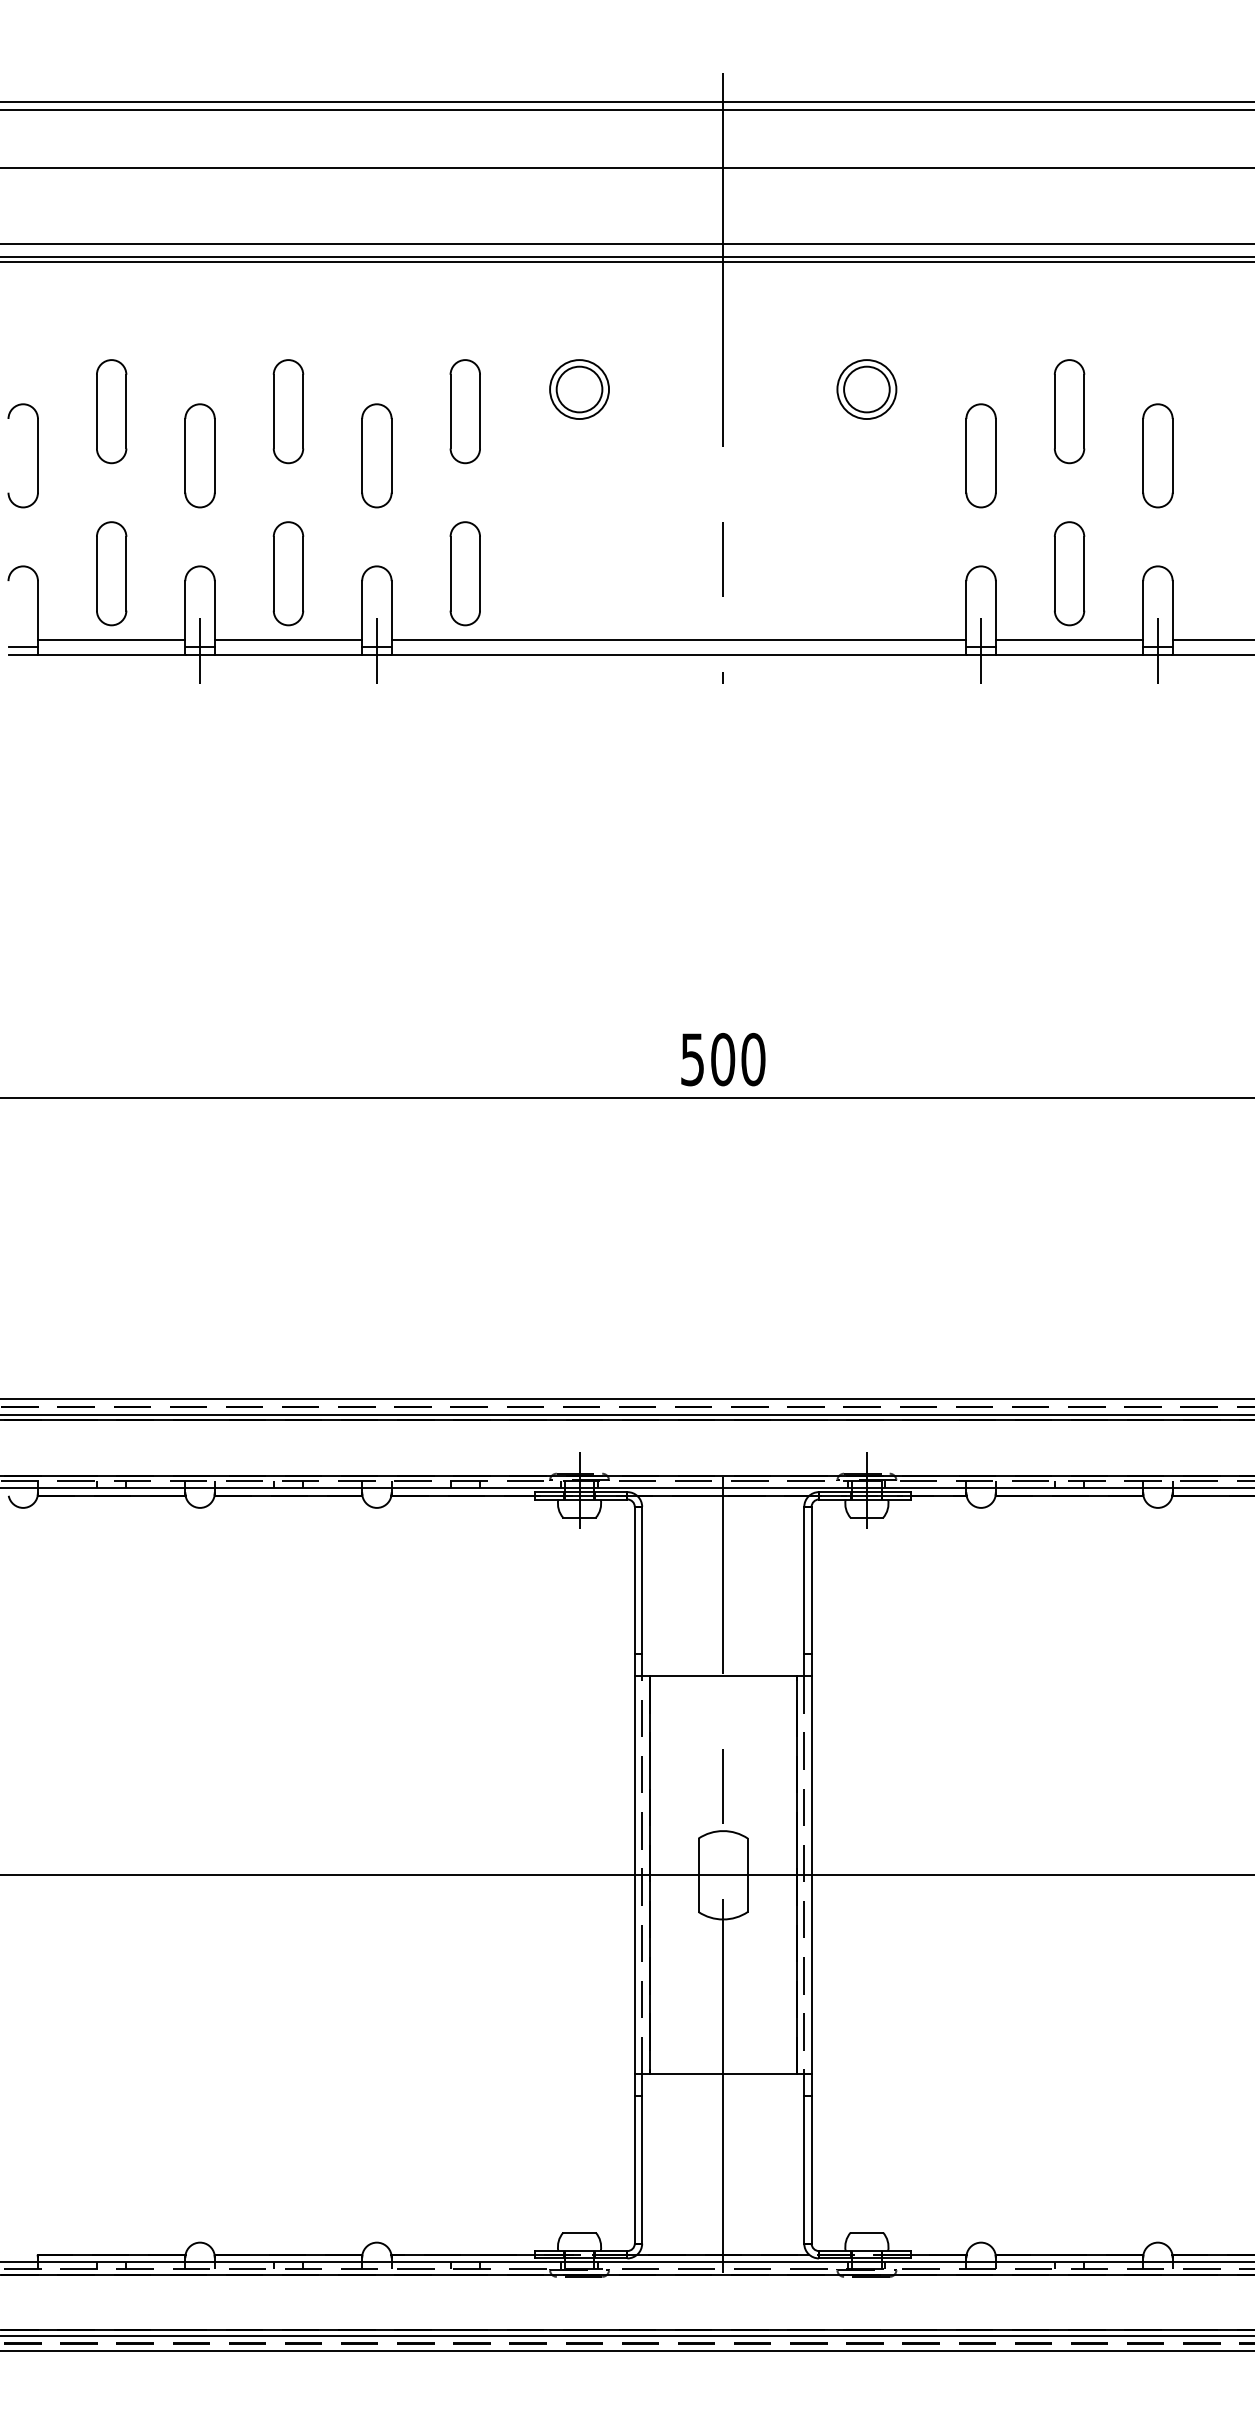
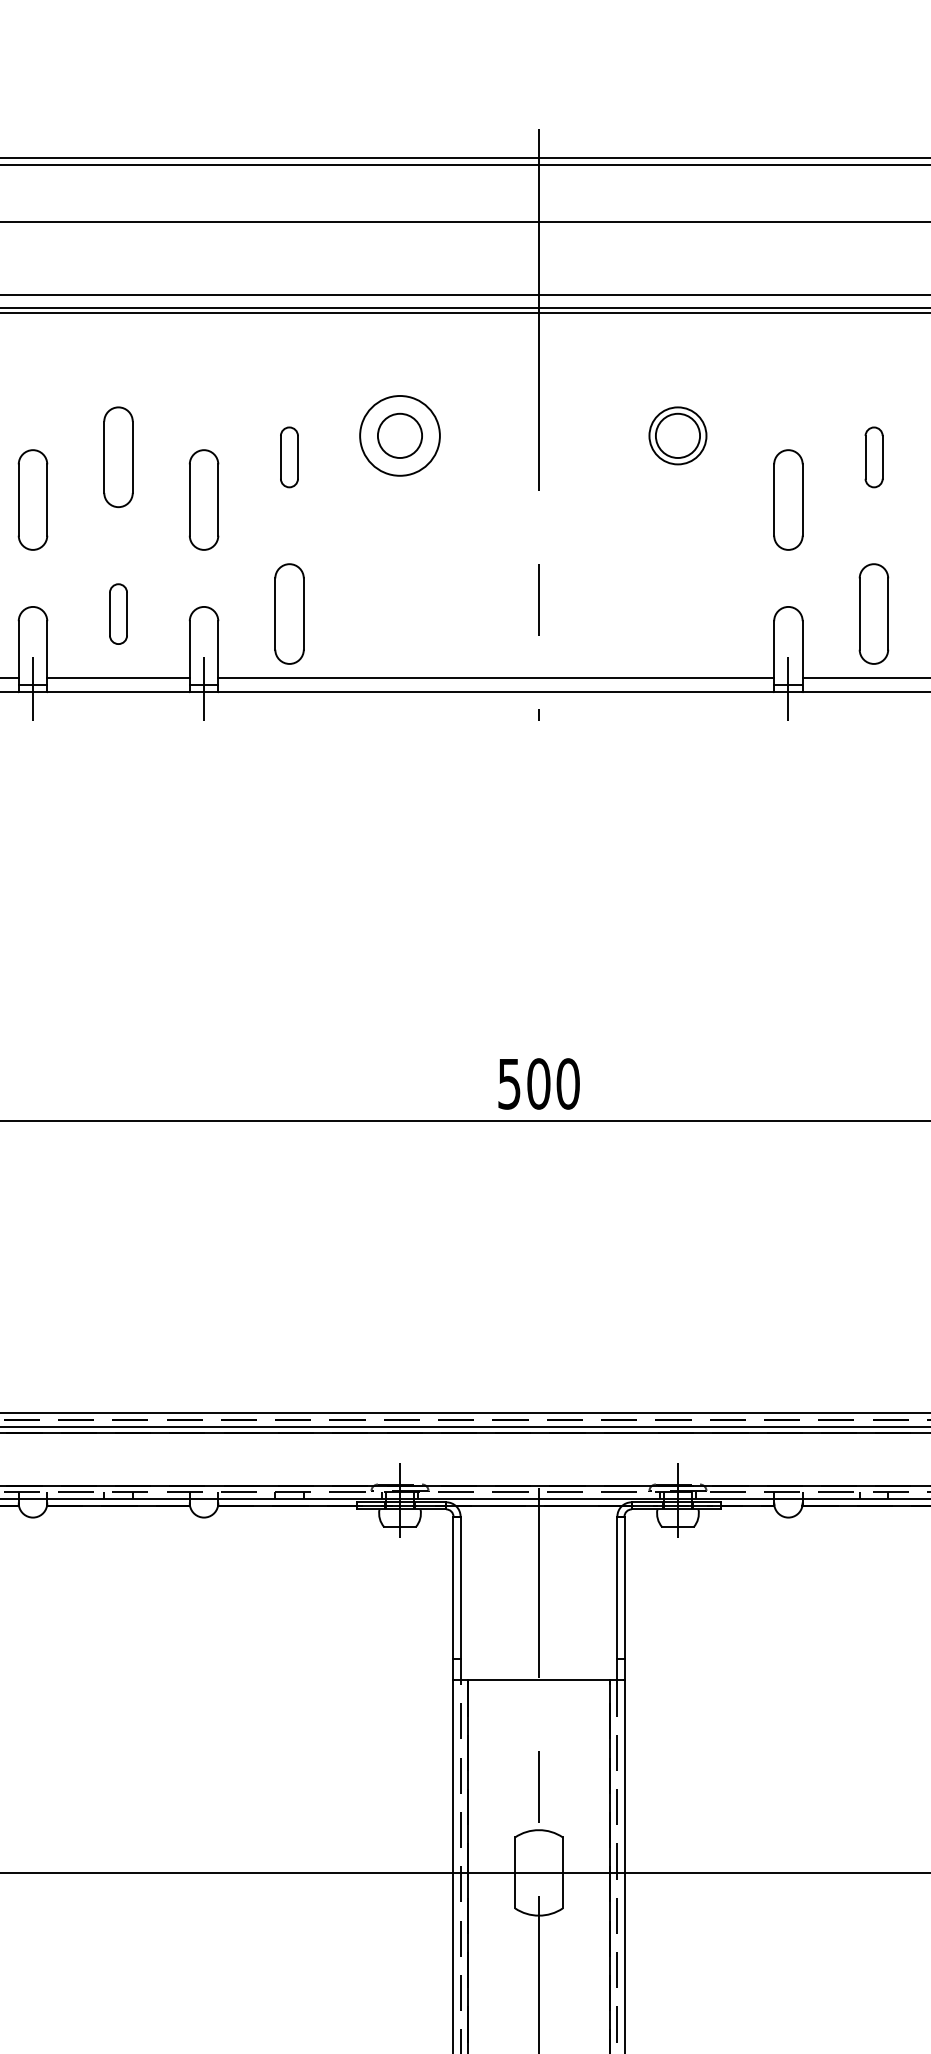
circle: (579, 389) -> (399, 435), size x1.4
part: (464, 411) -> (288, 457), size x0.6
part: (1069, 411) -> (873, 457), size x0.6
part: (288, 573) -> (118, 613), size x0.6

